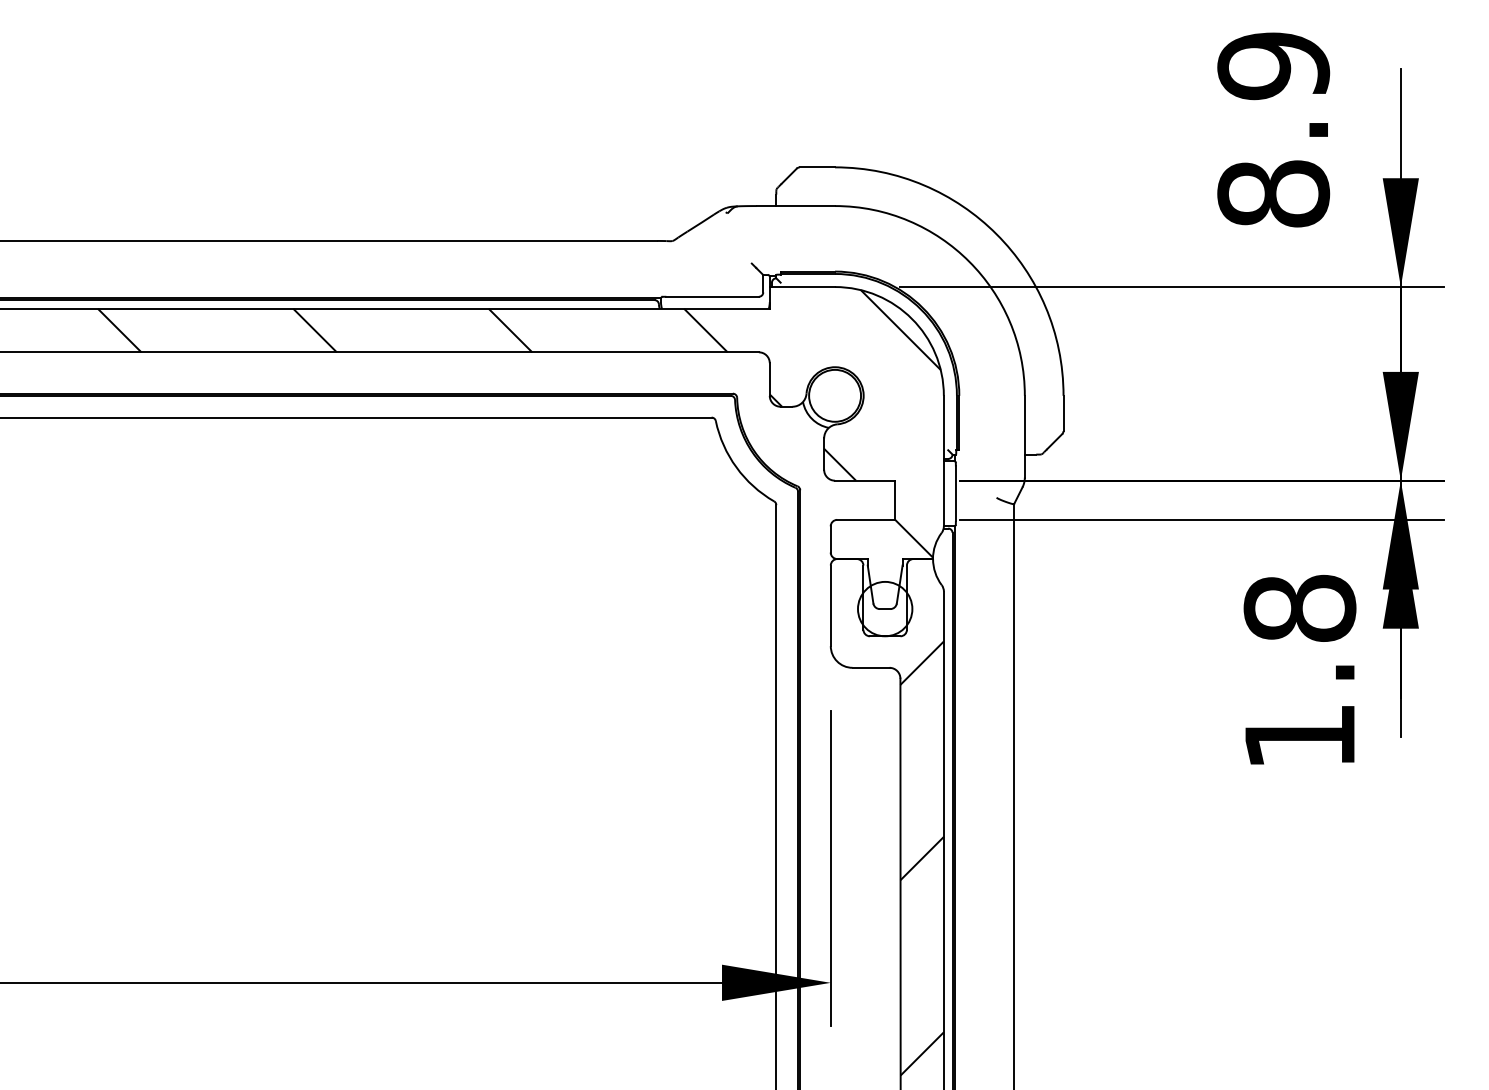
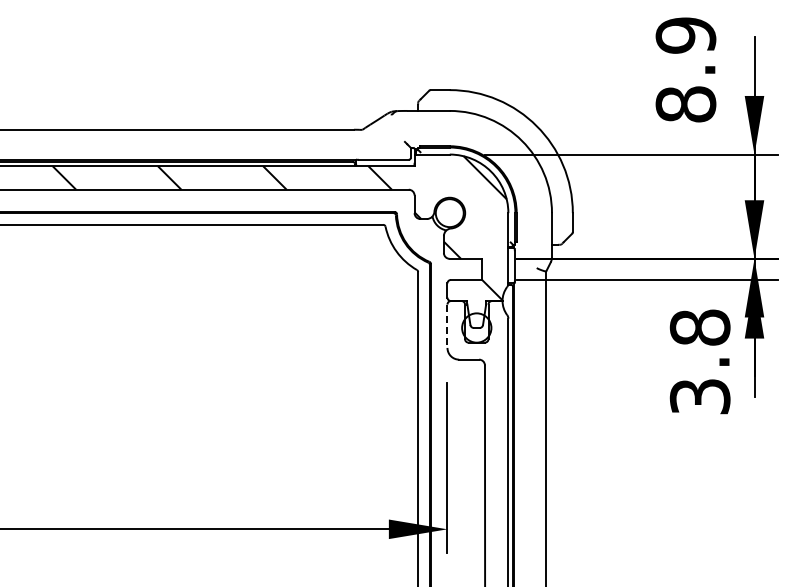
line: (830, 606) -> (447, 326), solid -> dashed
text: (1298, 736) -> (699, 396), 1.8 -> 3.8
hatch: (921, 858) -> (496, 462), removed

